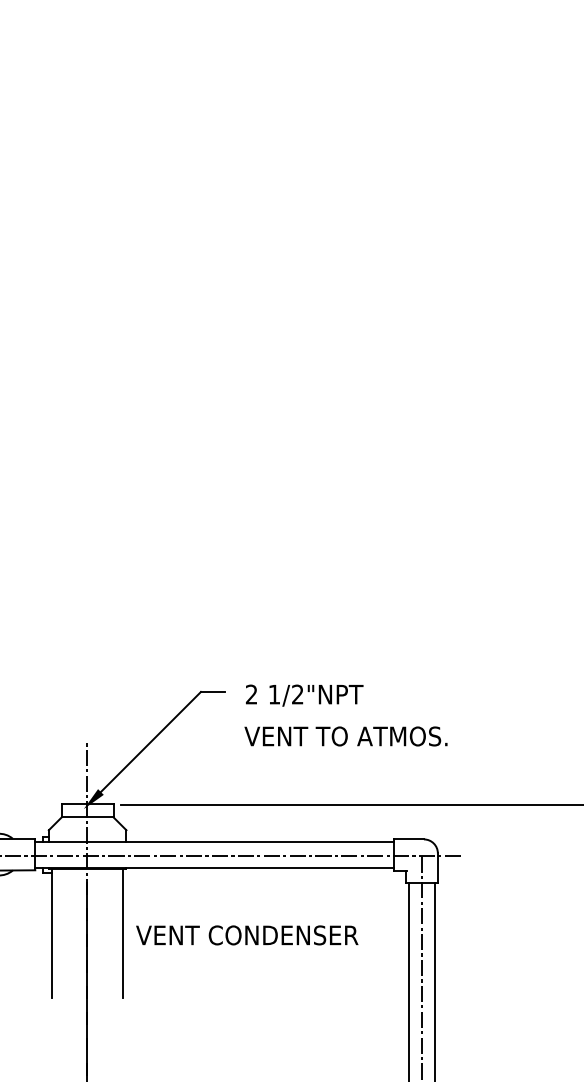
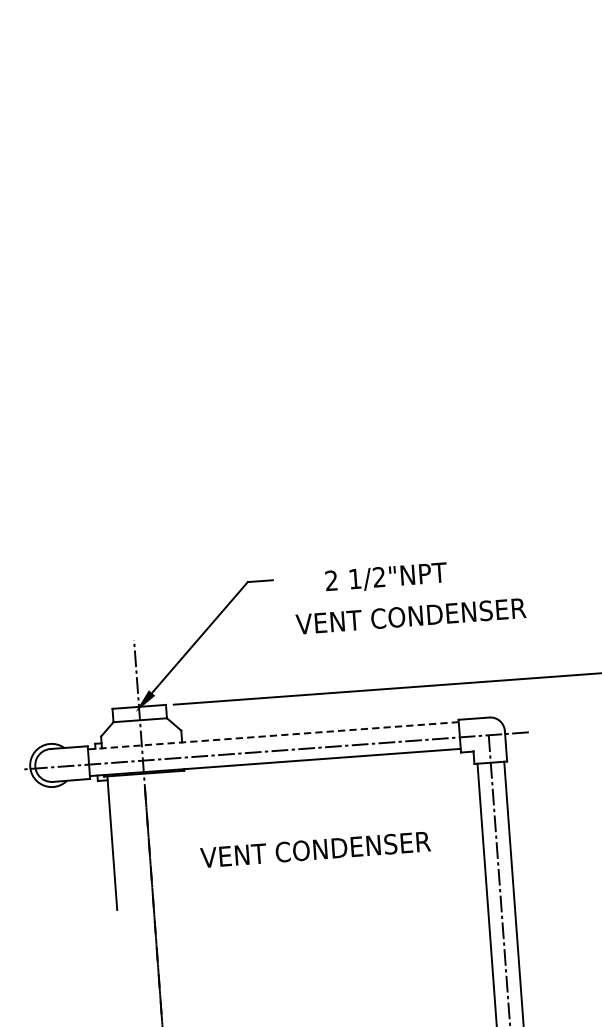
text: (304, 695) -> (386, 577), moved
text: (390, 736) -> (447, 613), VENT TO ATMOS. -> VENT CONDENSER
line: (215, 841) -> (274, 735), solid -> dashed
line: (123, 933) -> (186, 837), removed
text: (247, 935) -> (315, 849), moved

